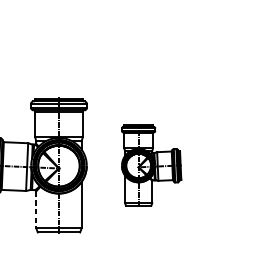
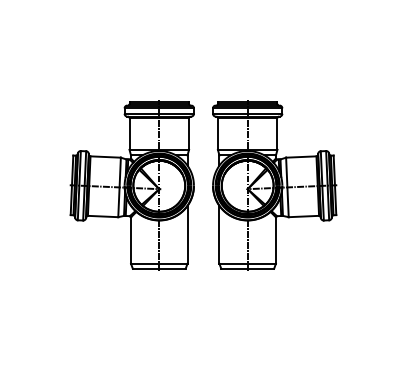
part: (151, 165) -> (274, 185), size x1.67
line: (36, 210) -> (131, 241), dashed -> solid

